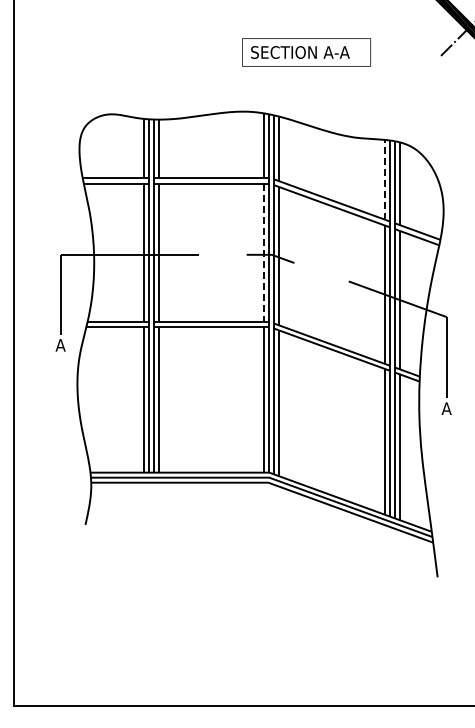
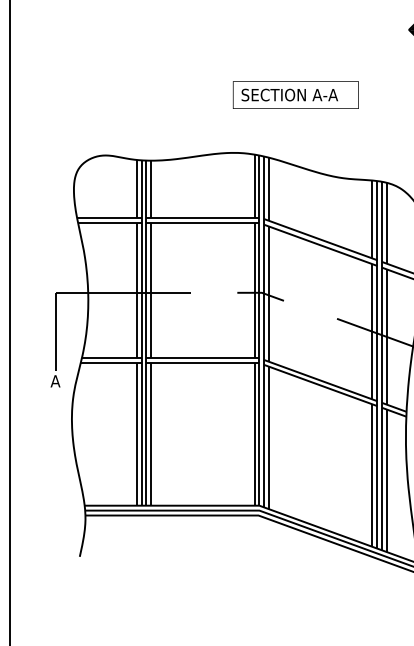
line: (384, 179) -> (372, 219), dashed -> solid
line: (264, 253) -> (254, 291), dashed -> solid

